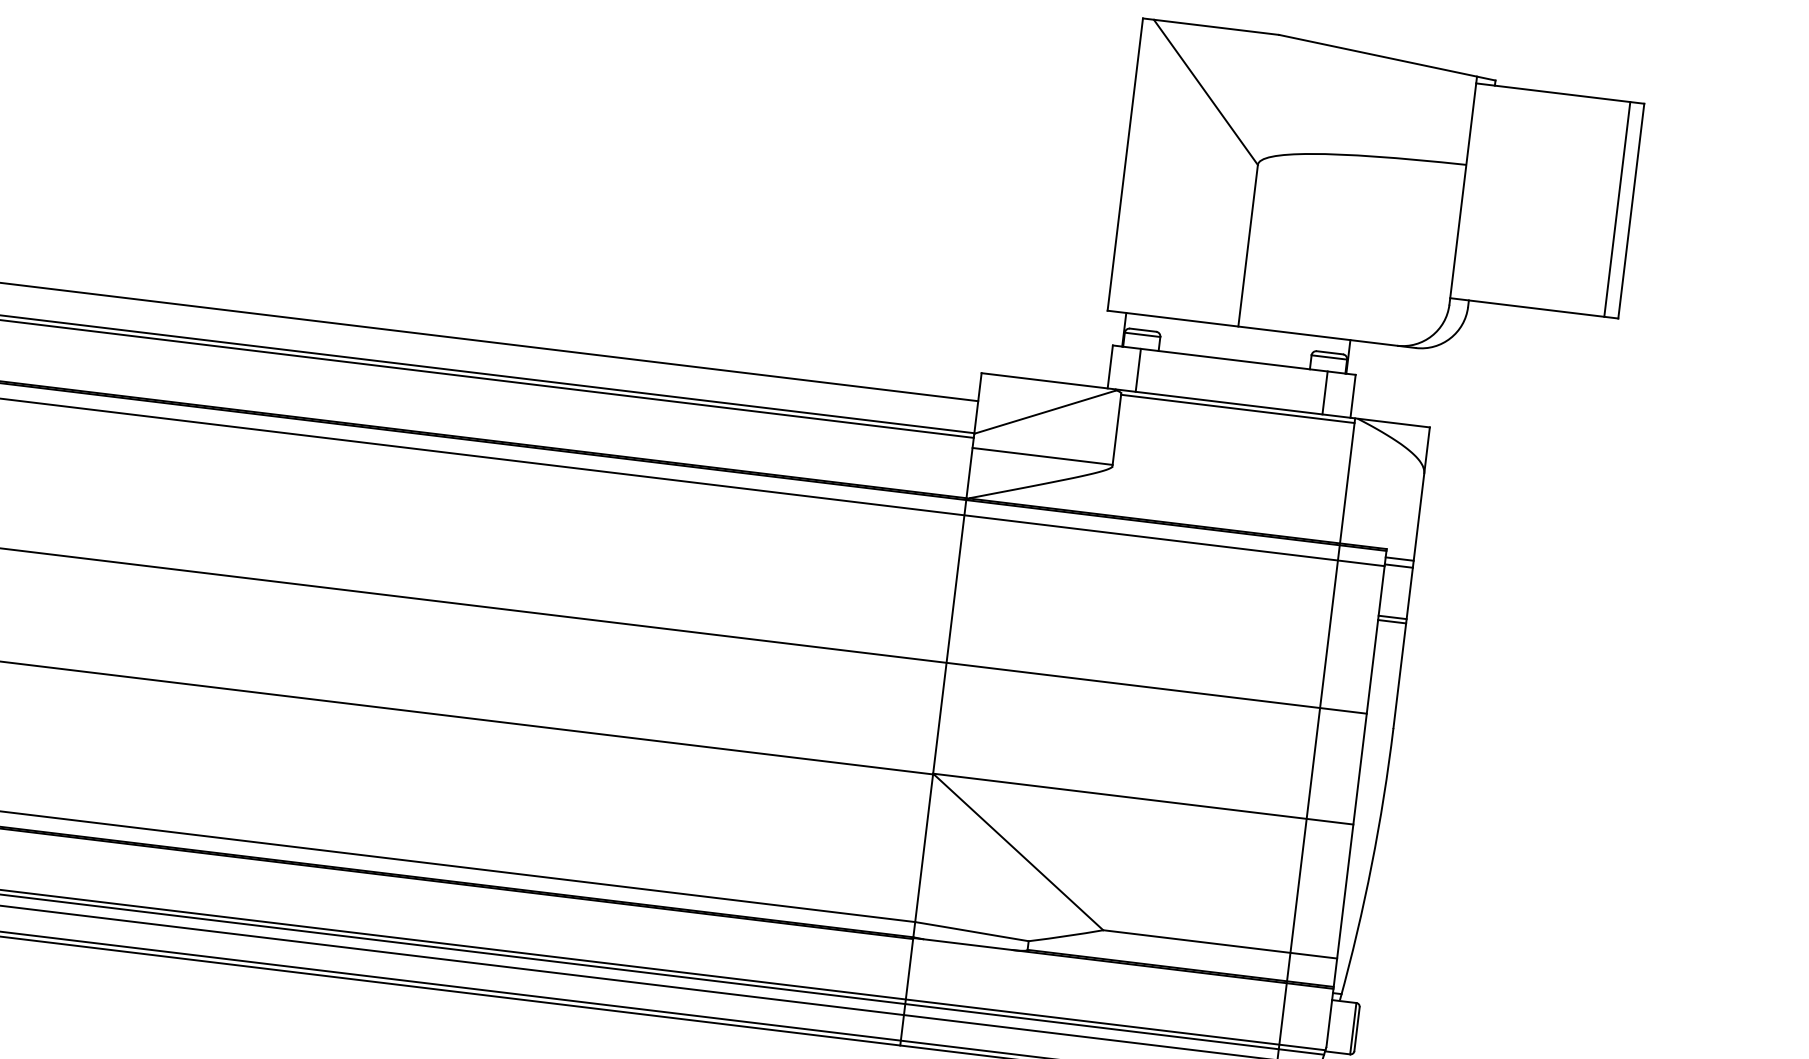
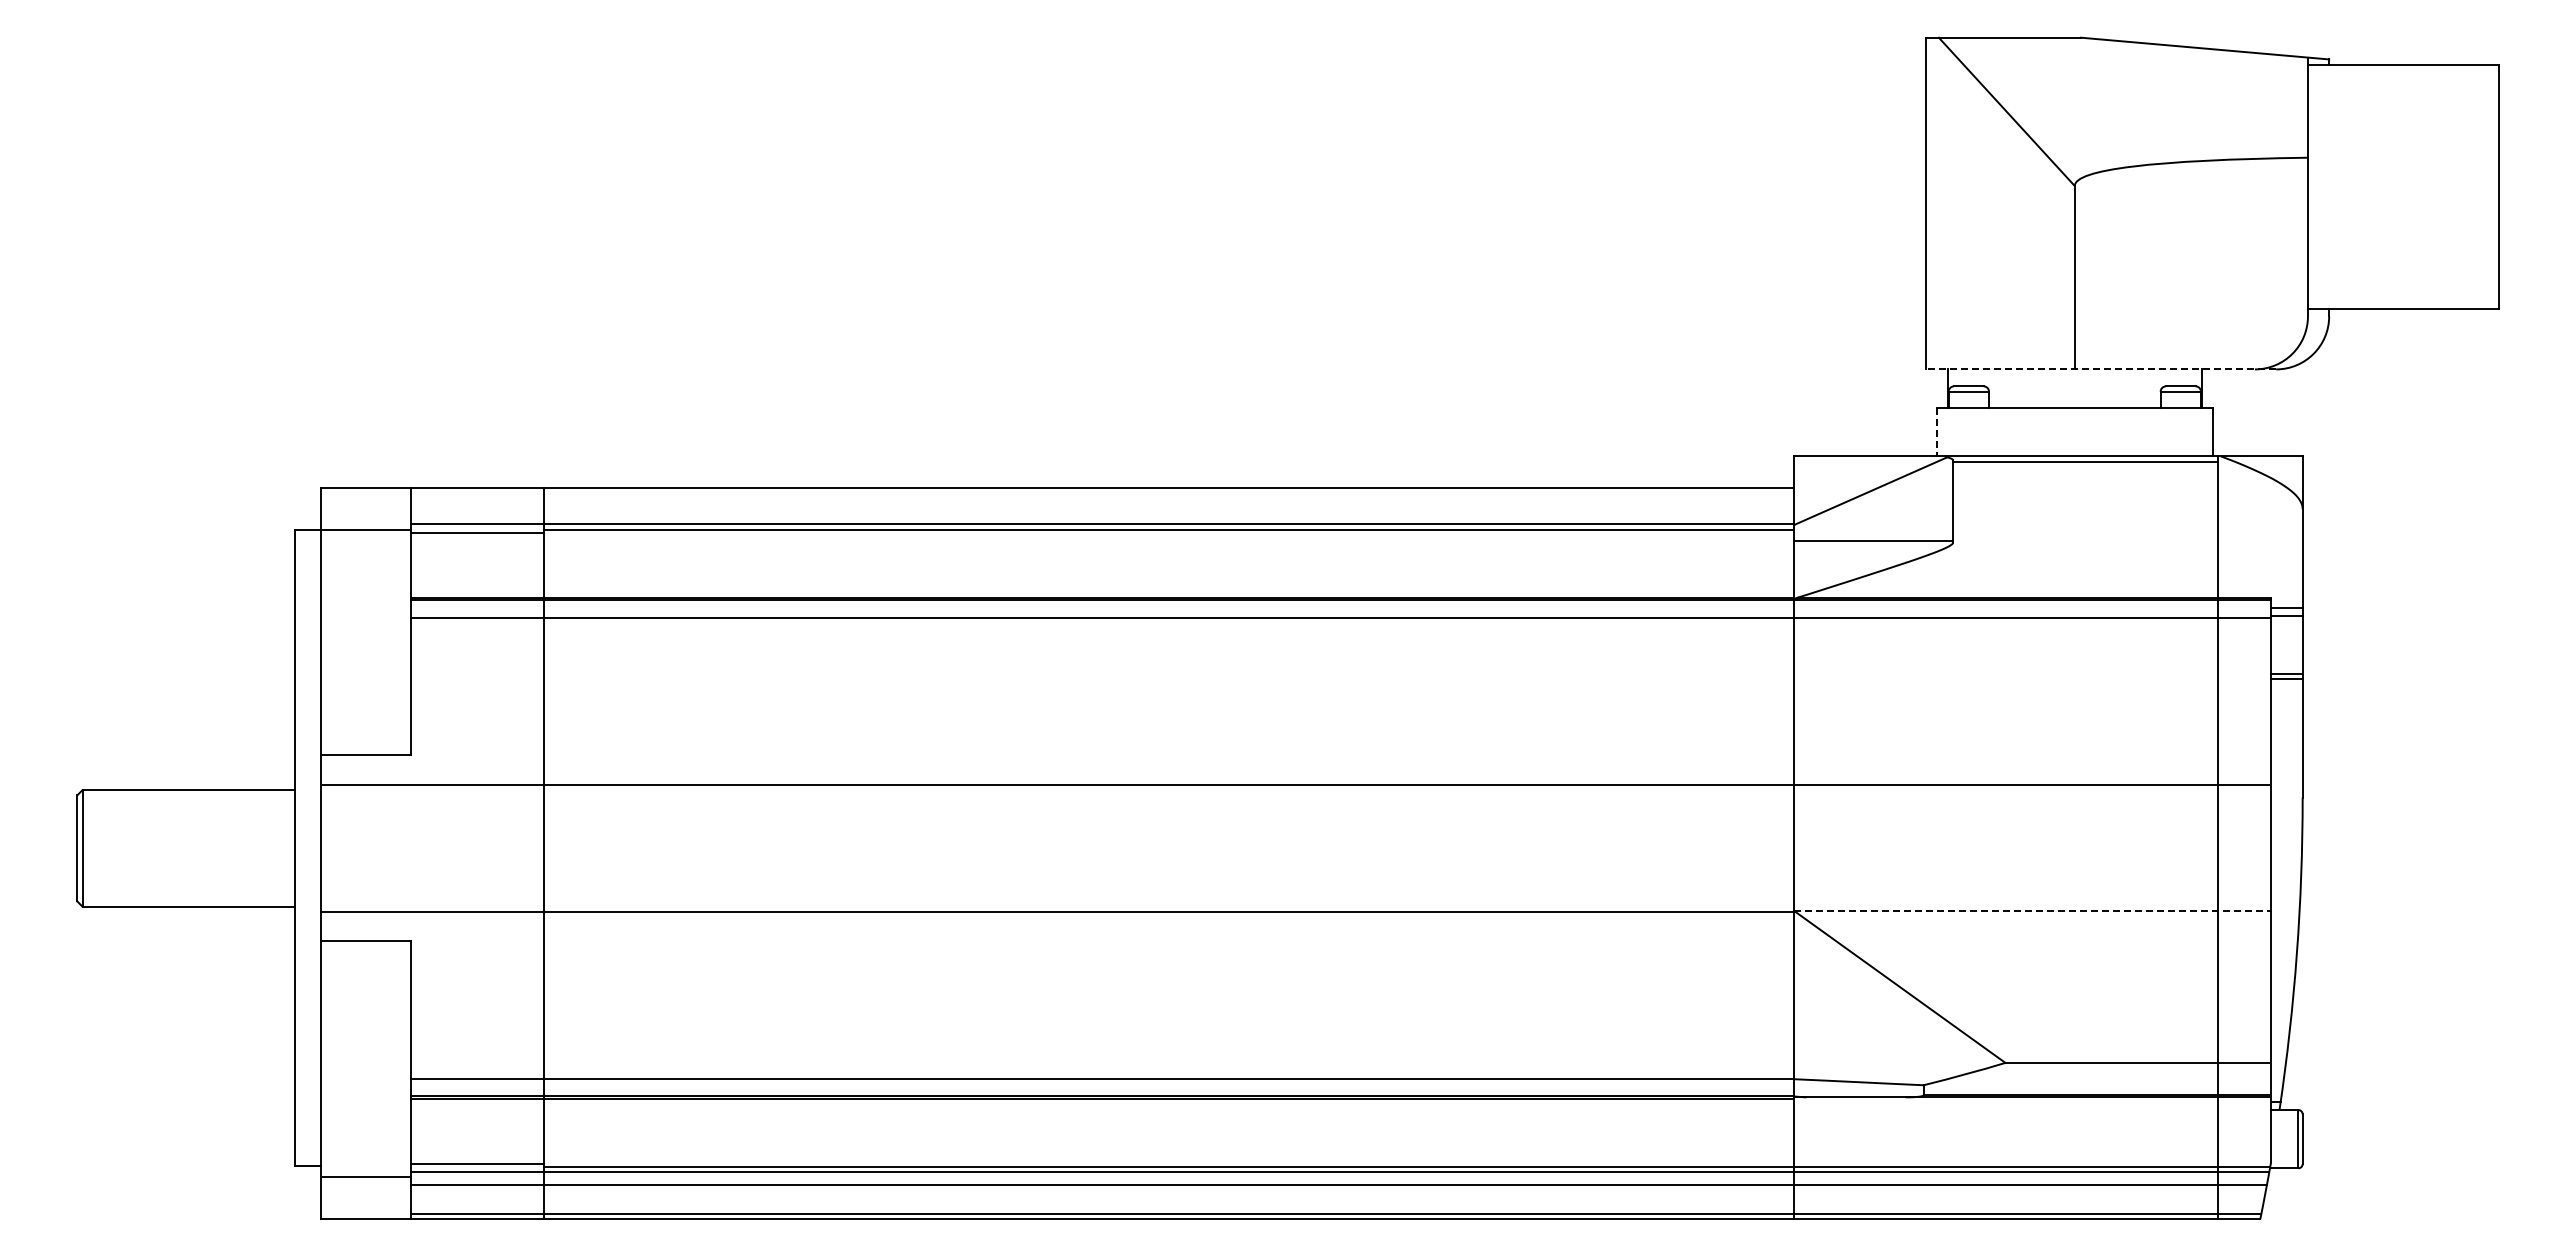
line: (1616, 209) -> (2482, 187), removed
line: (1261, 329) -> (2101, 369), solid -> dashed
line: (1110, 367) -> (1937, 432), solid -> dashed
line: (1138, 369) -> (1968, 431), removed
line: (1324, 392) -> (2180, 431), removed
line: (1143, 798) -> (2032, 910), solid -> dashed

